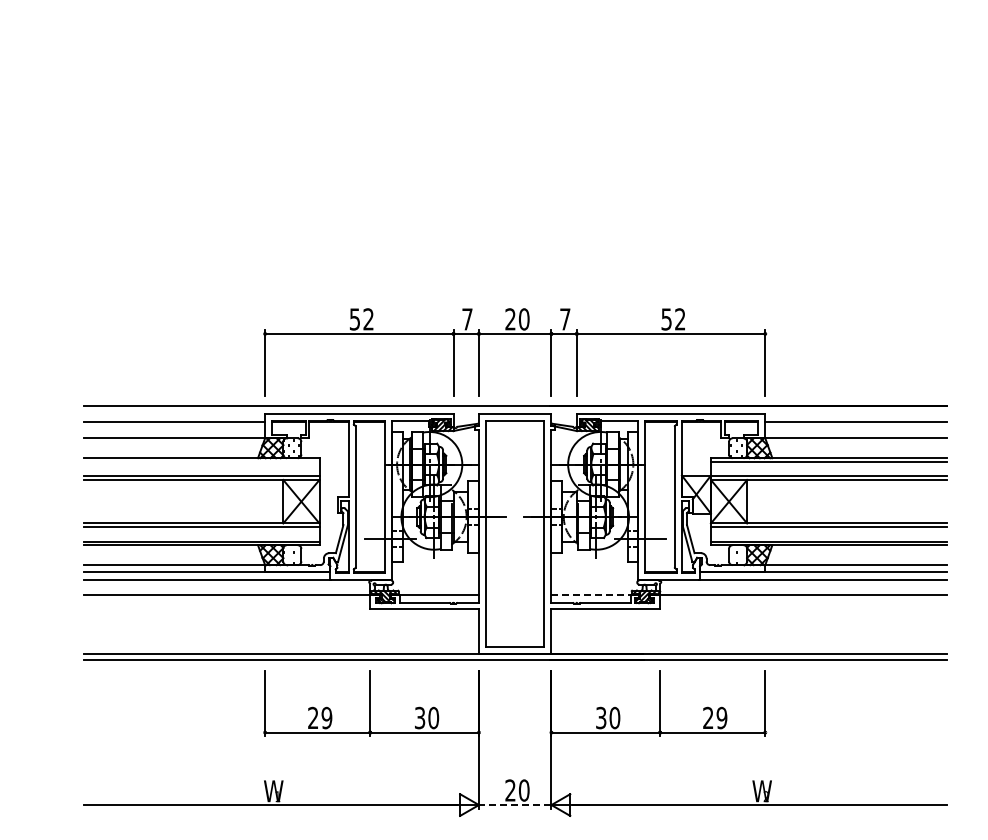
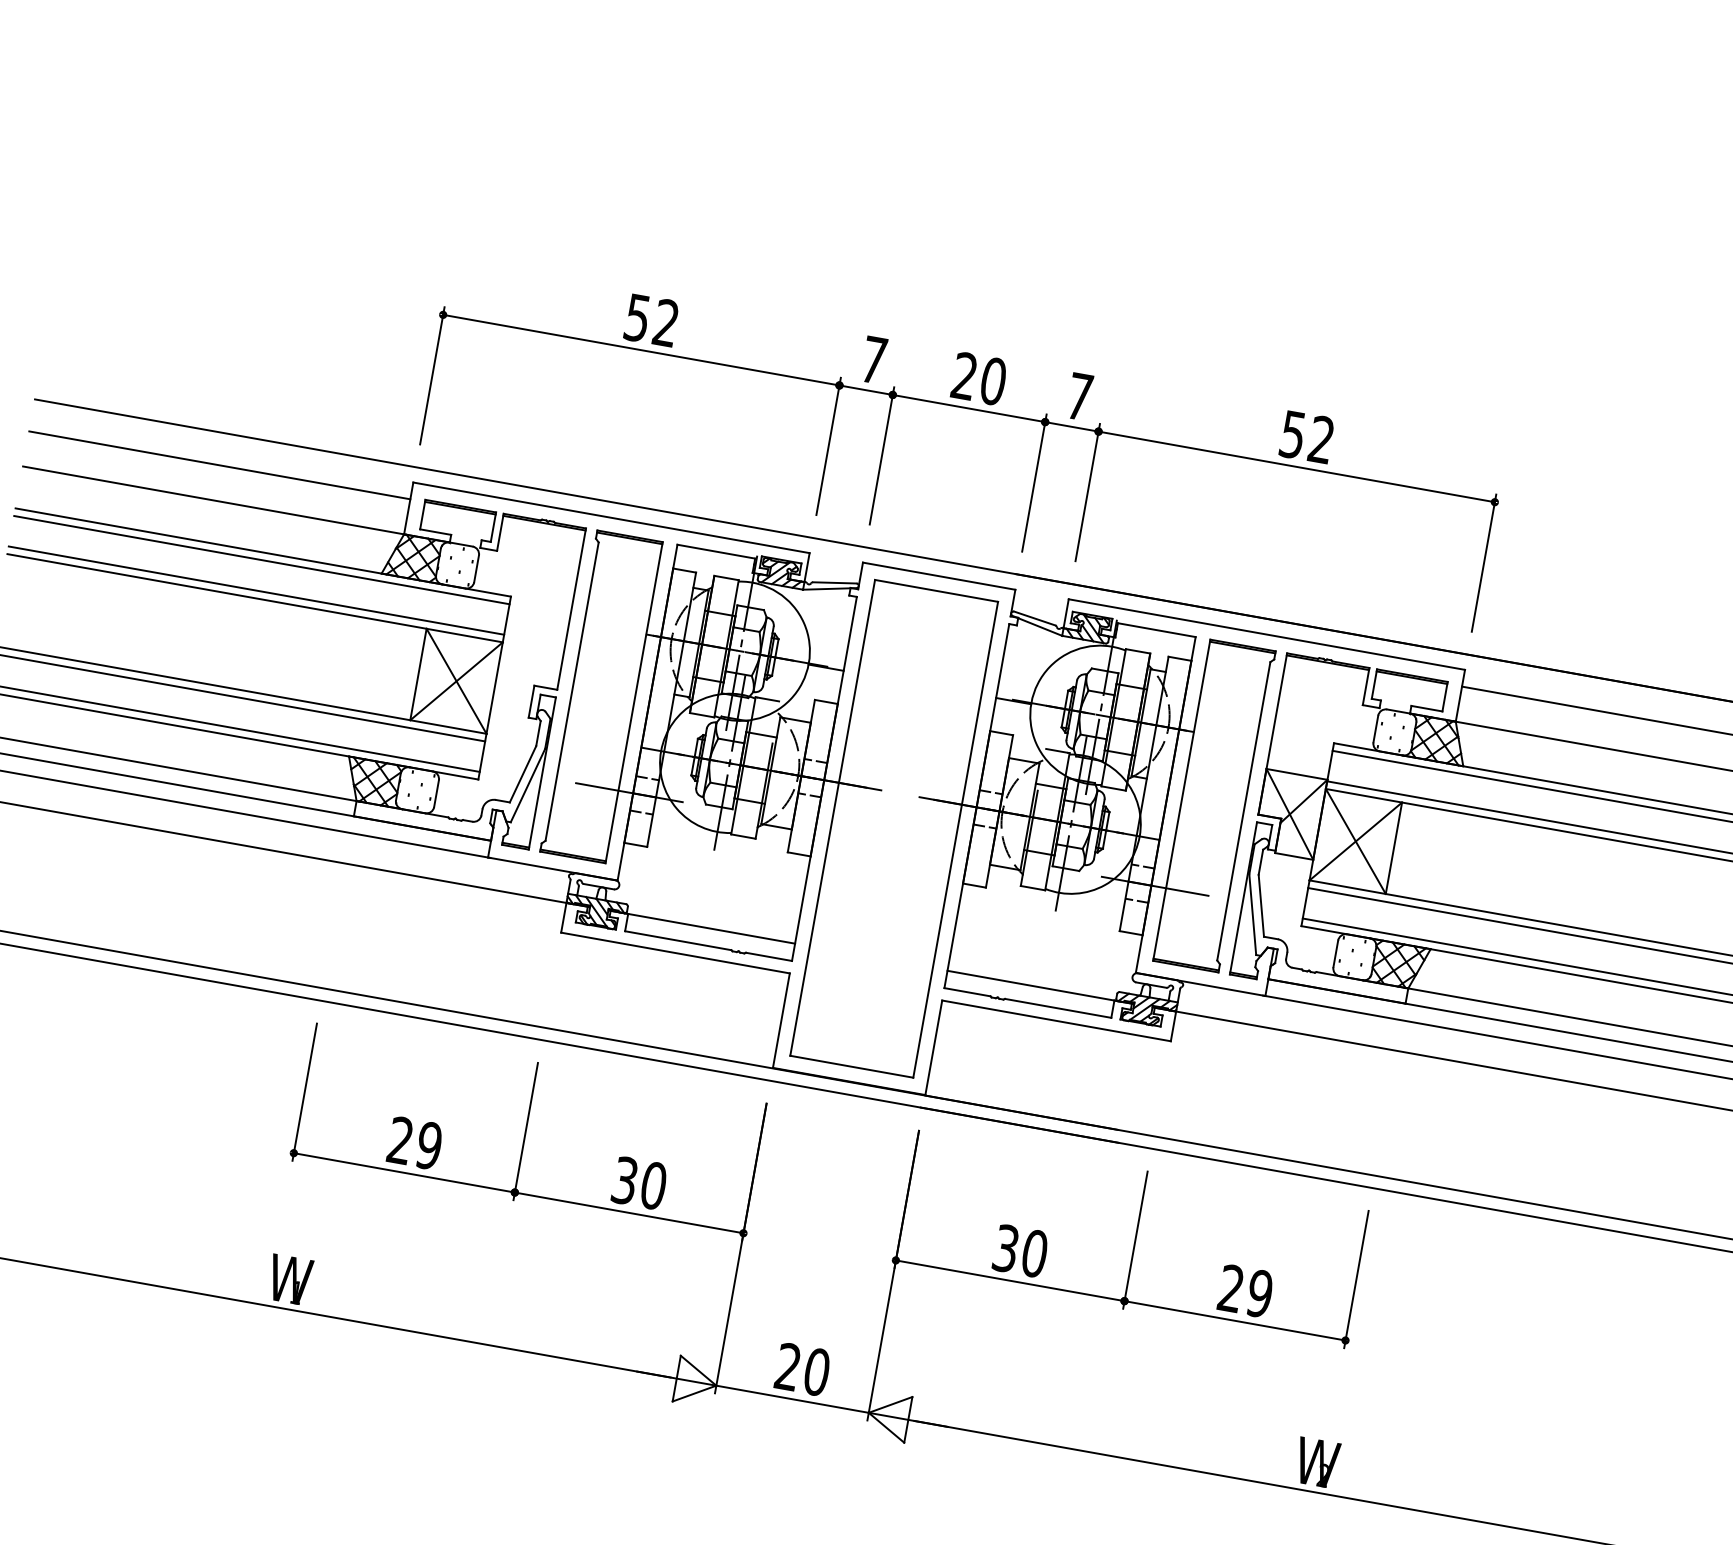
line: (201, 461) -> (261, 559), added
line: (596, 594) -> (1042, 986), dashed -> solid
line: (514, 805) -> (790, 1399), dashed -> solid

